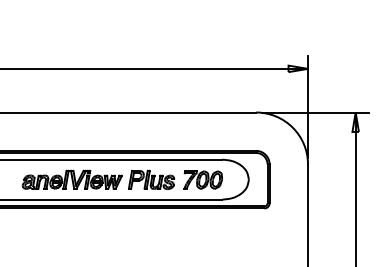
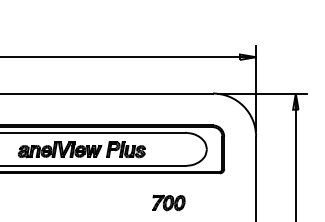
part: (202, 179) -> (168, 202), moved

